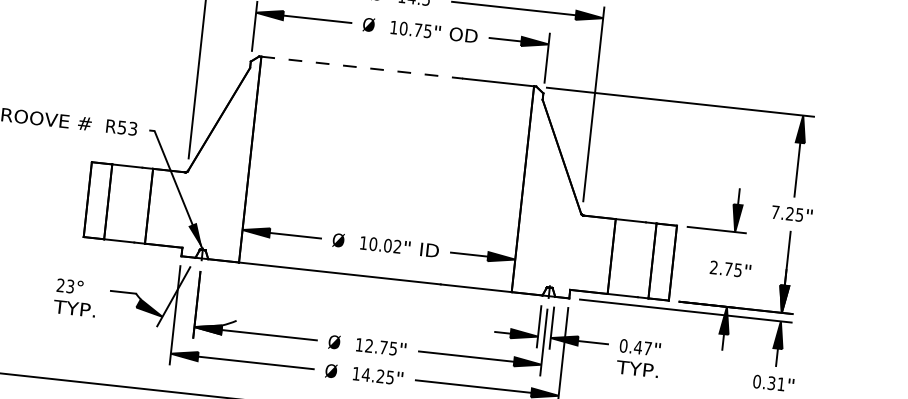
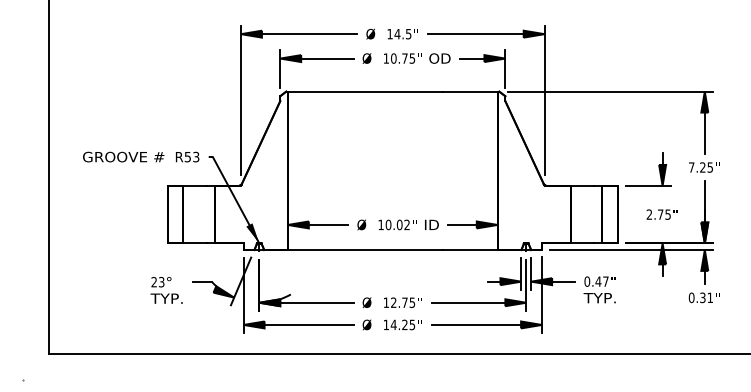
line: (362, 67) -> (365, 91), dashed -> solid

